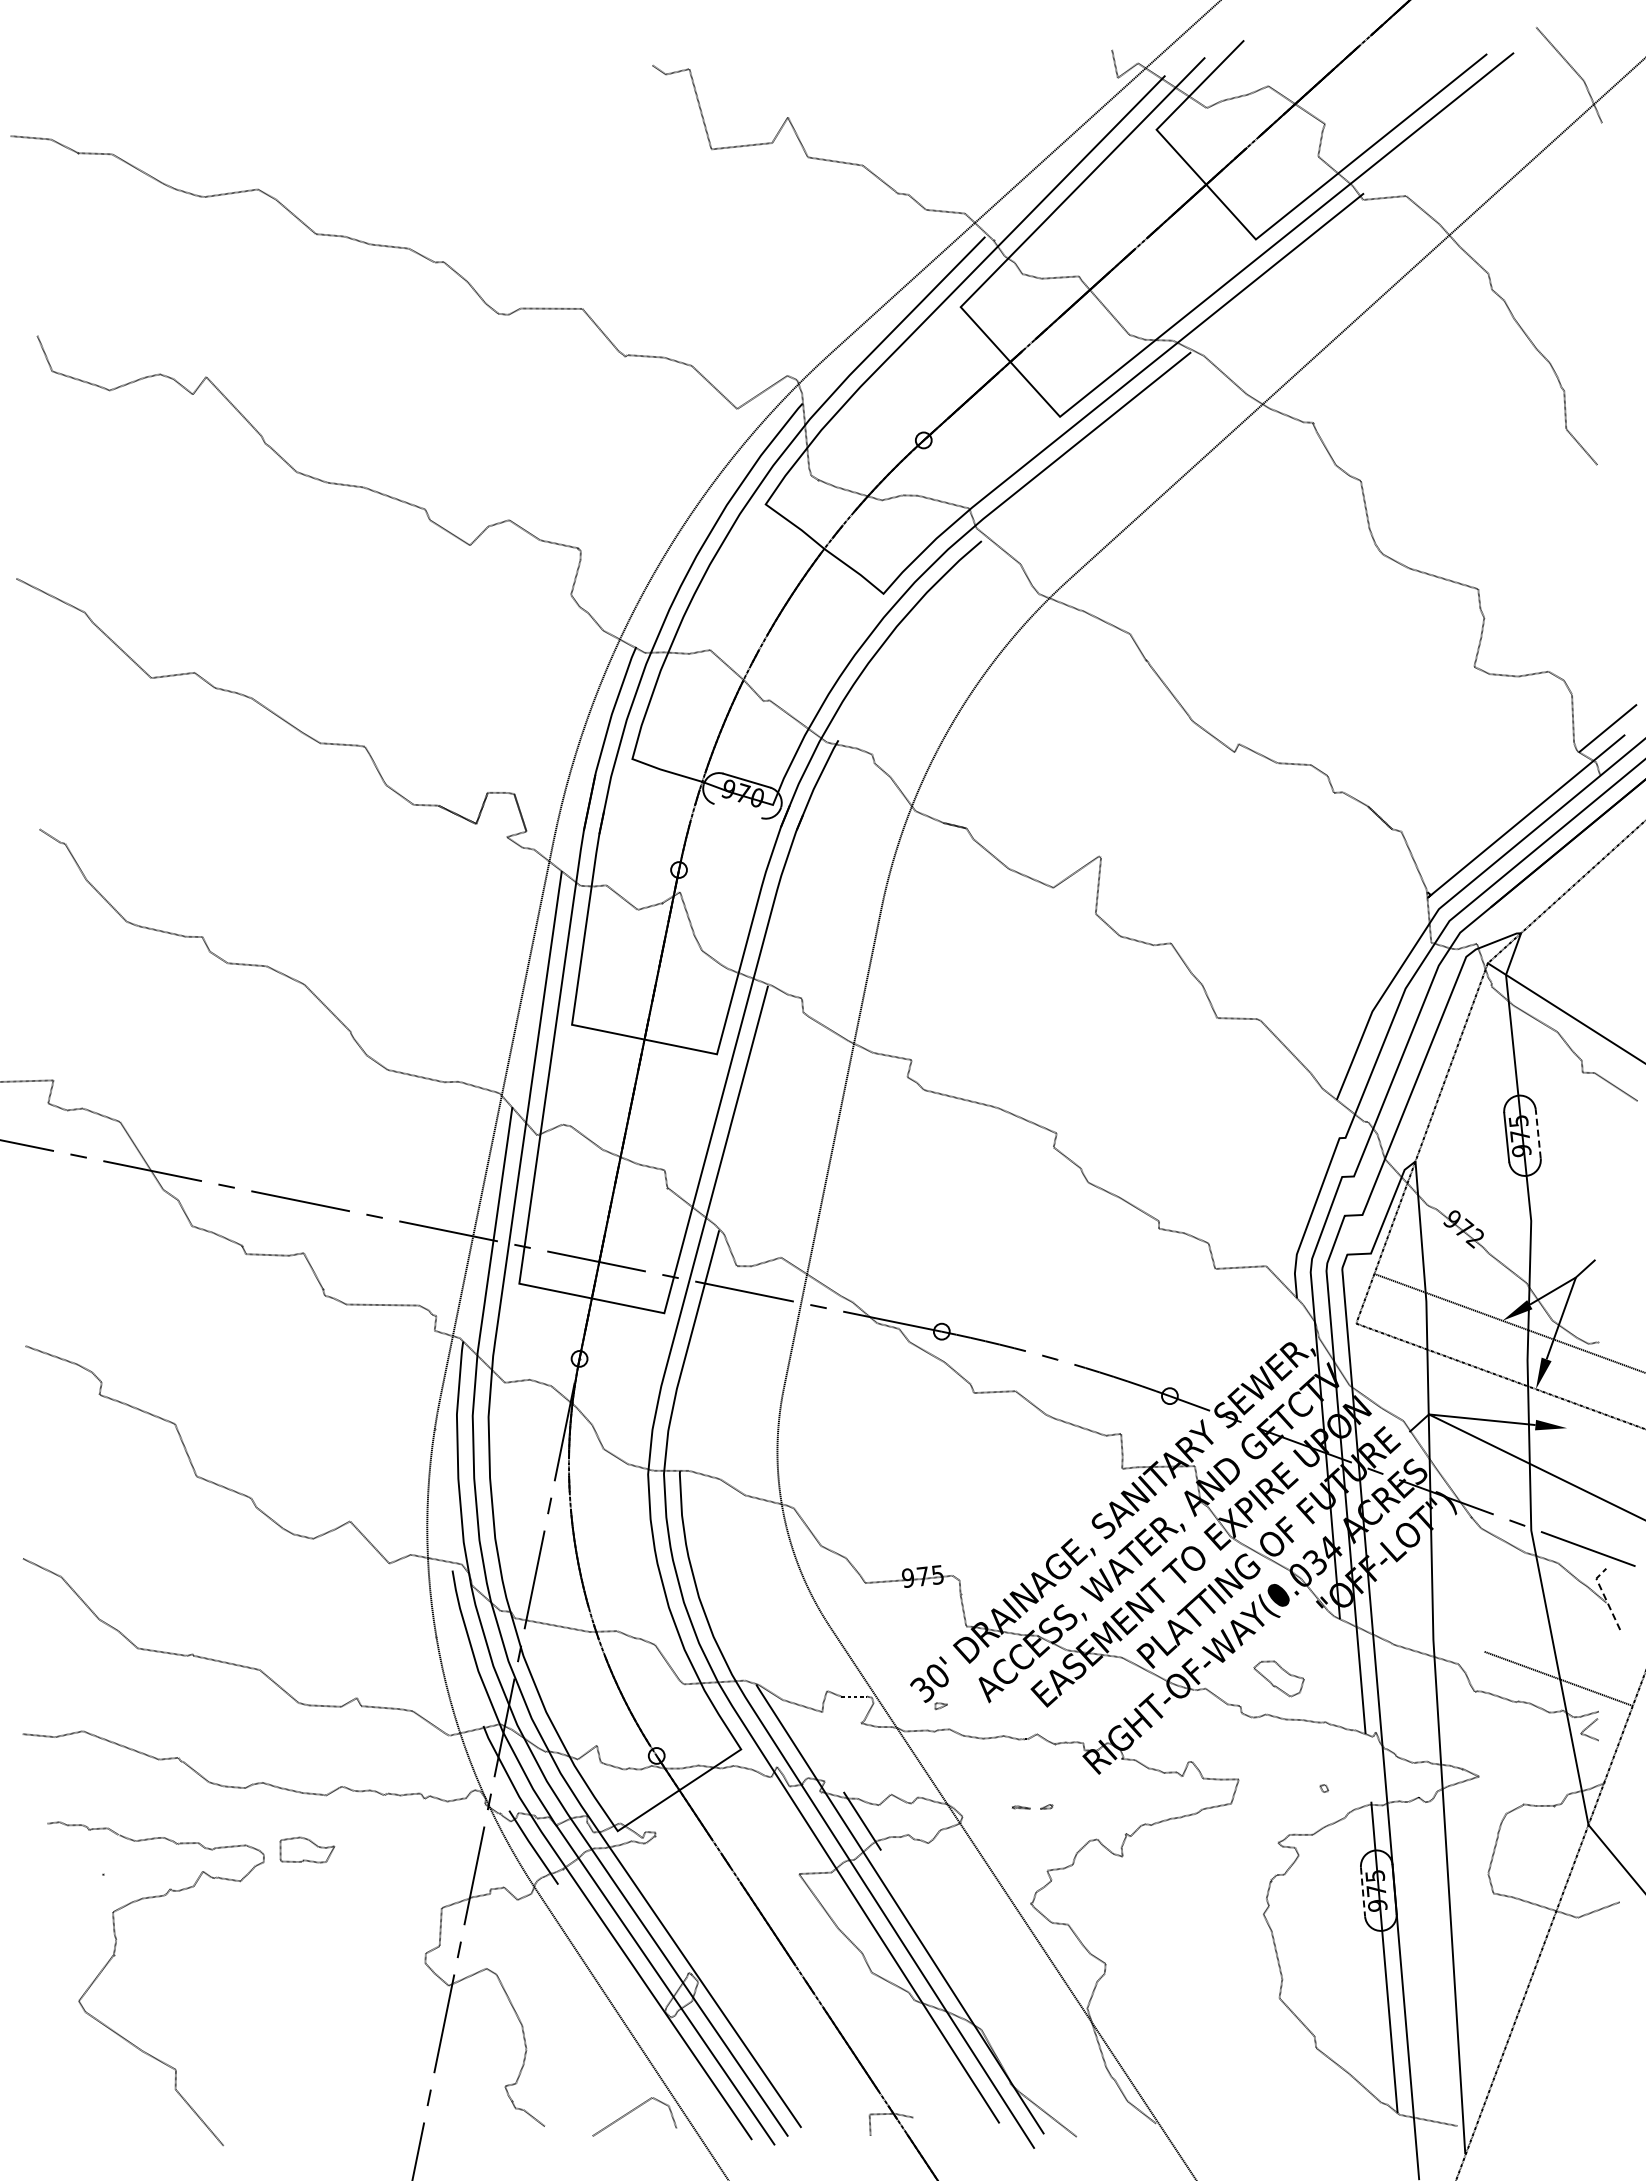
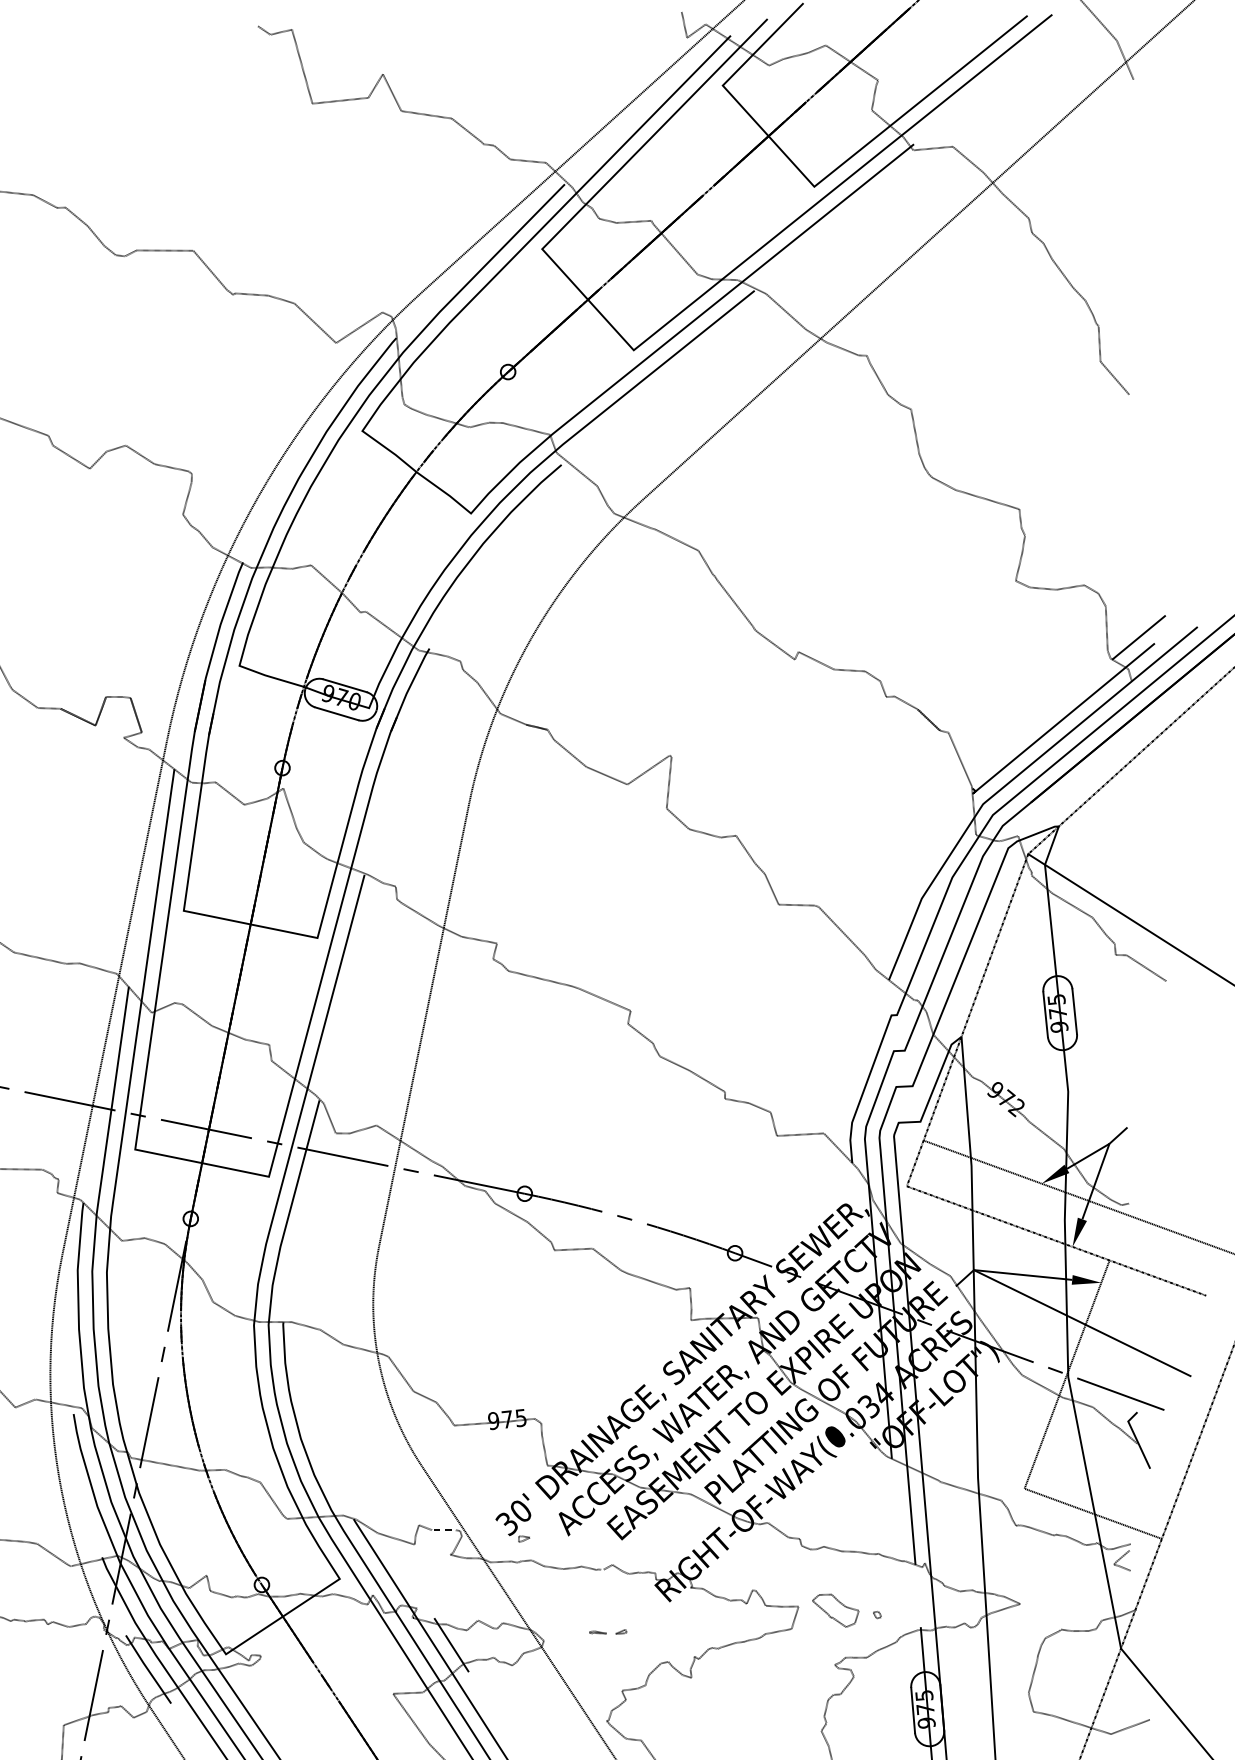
line: (737, 811) -> (336, 714), added
line: (1538, 1133) -> (1074, 1011), dashed -> solid
line: (1529, 1527) -> (1066, 1374), added
line: (1604, 1596) -> (1135, 1437), dashed -> solid
part: (1278, 1678) -> (835, 1610), moved
line: (1363, 1892) -> (913, 1710), dashed -> solid

